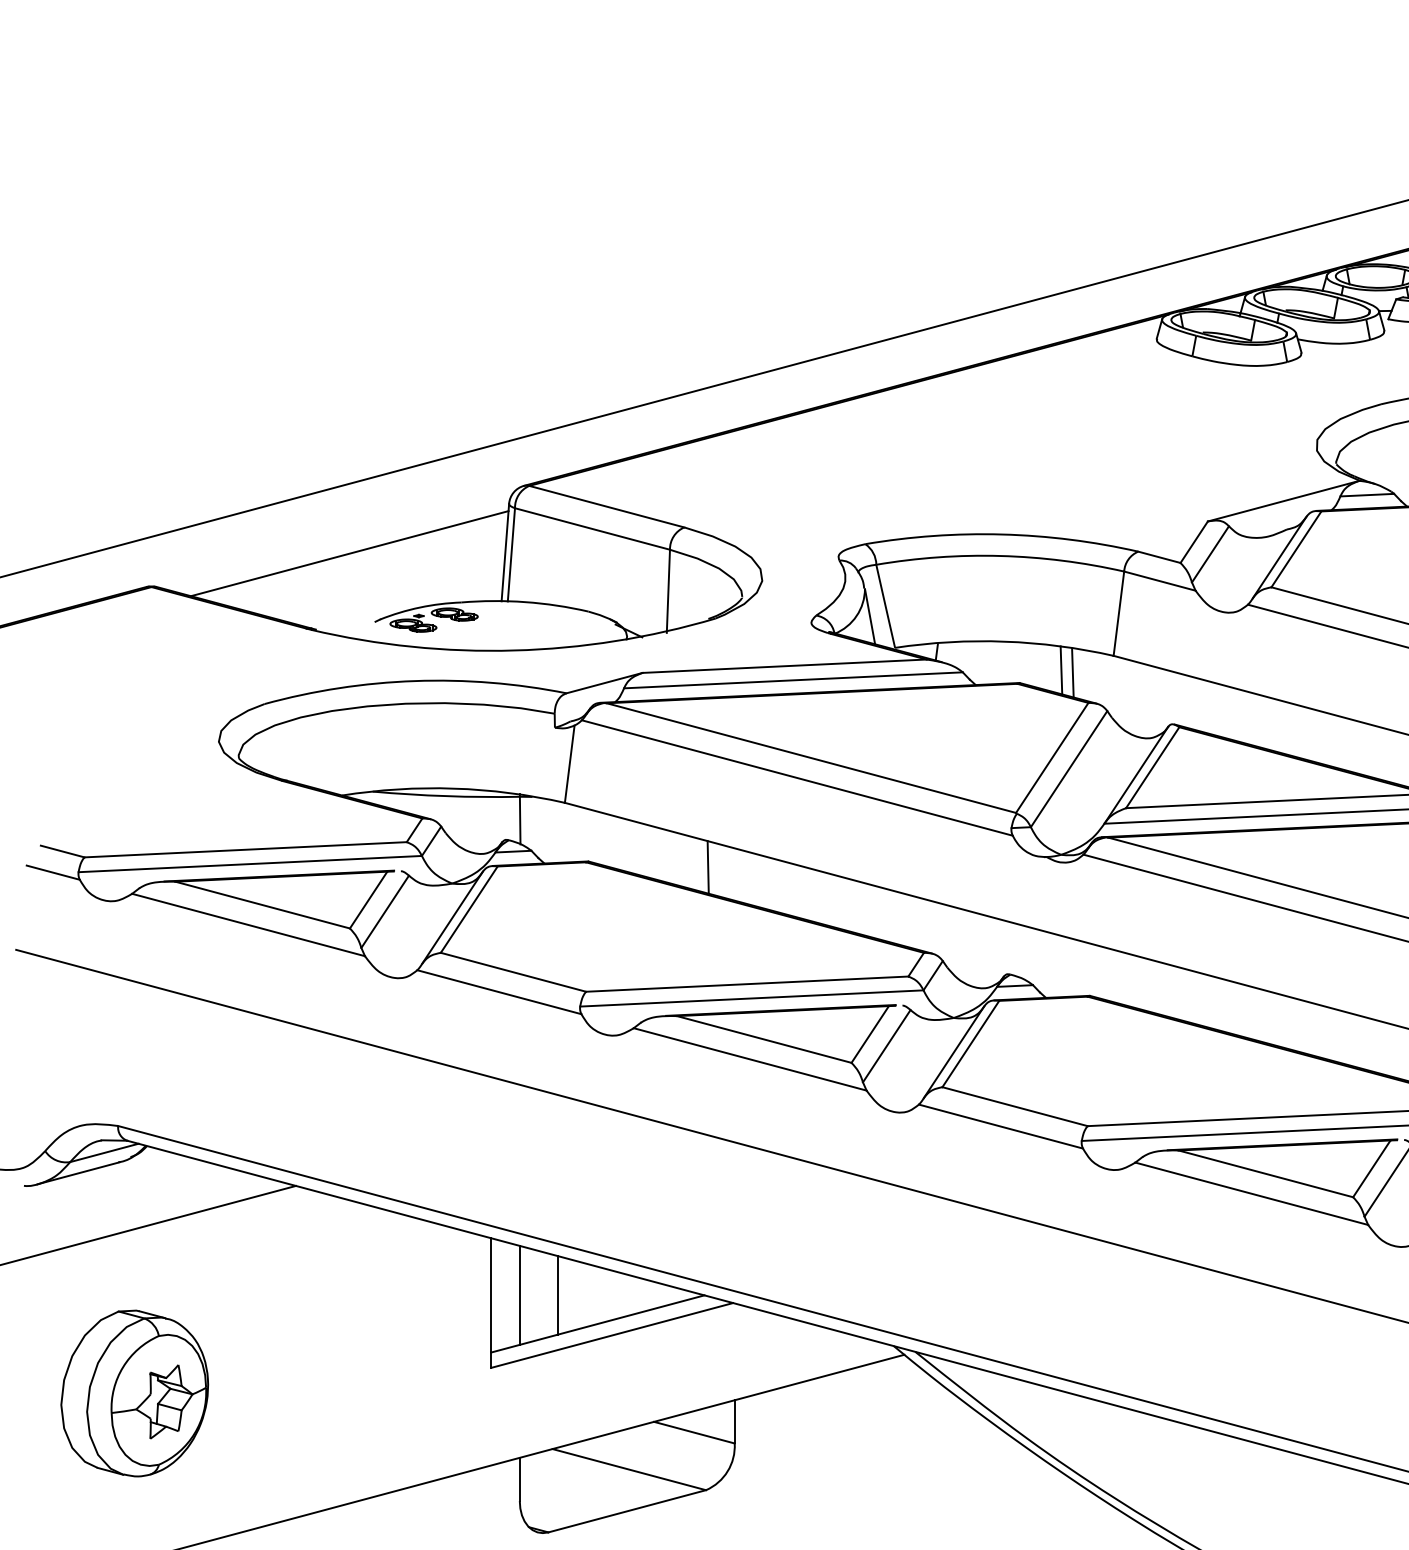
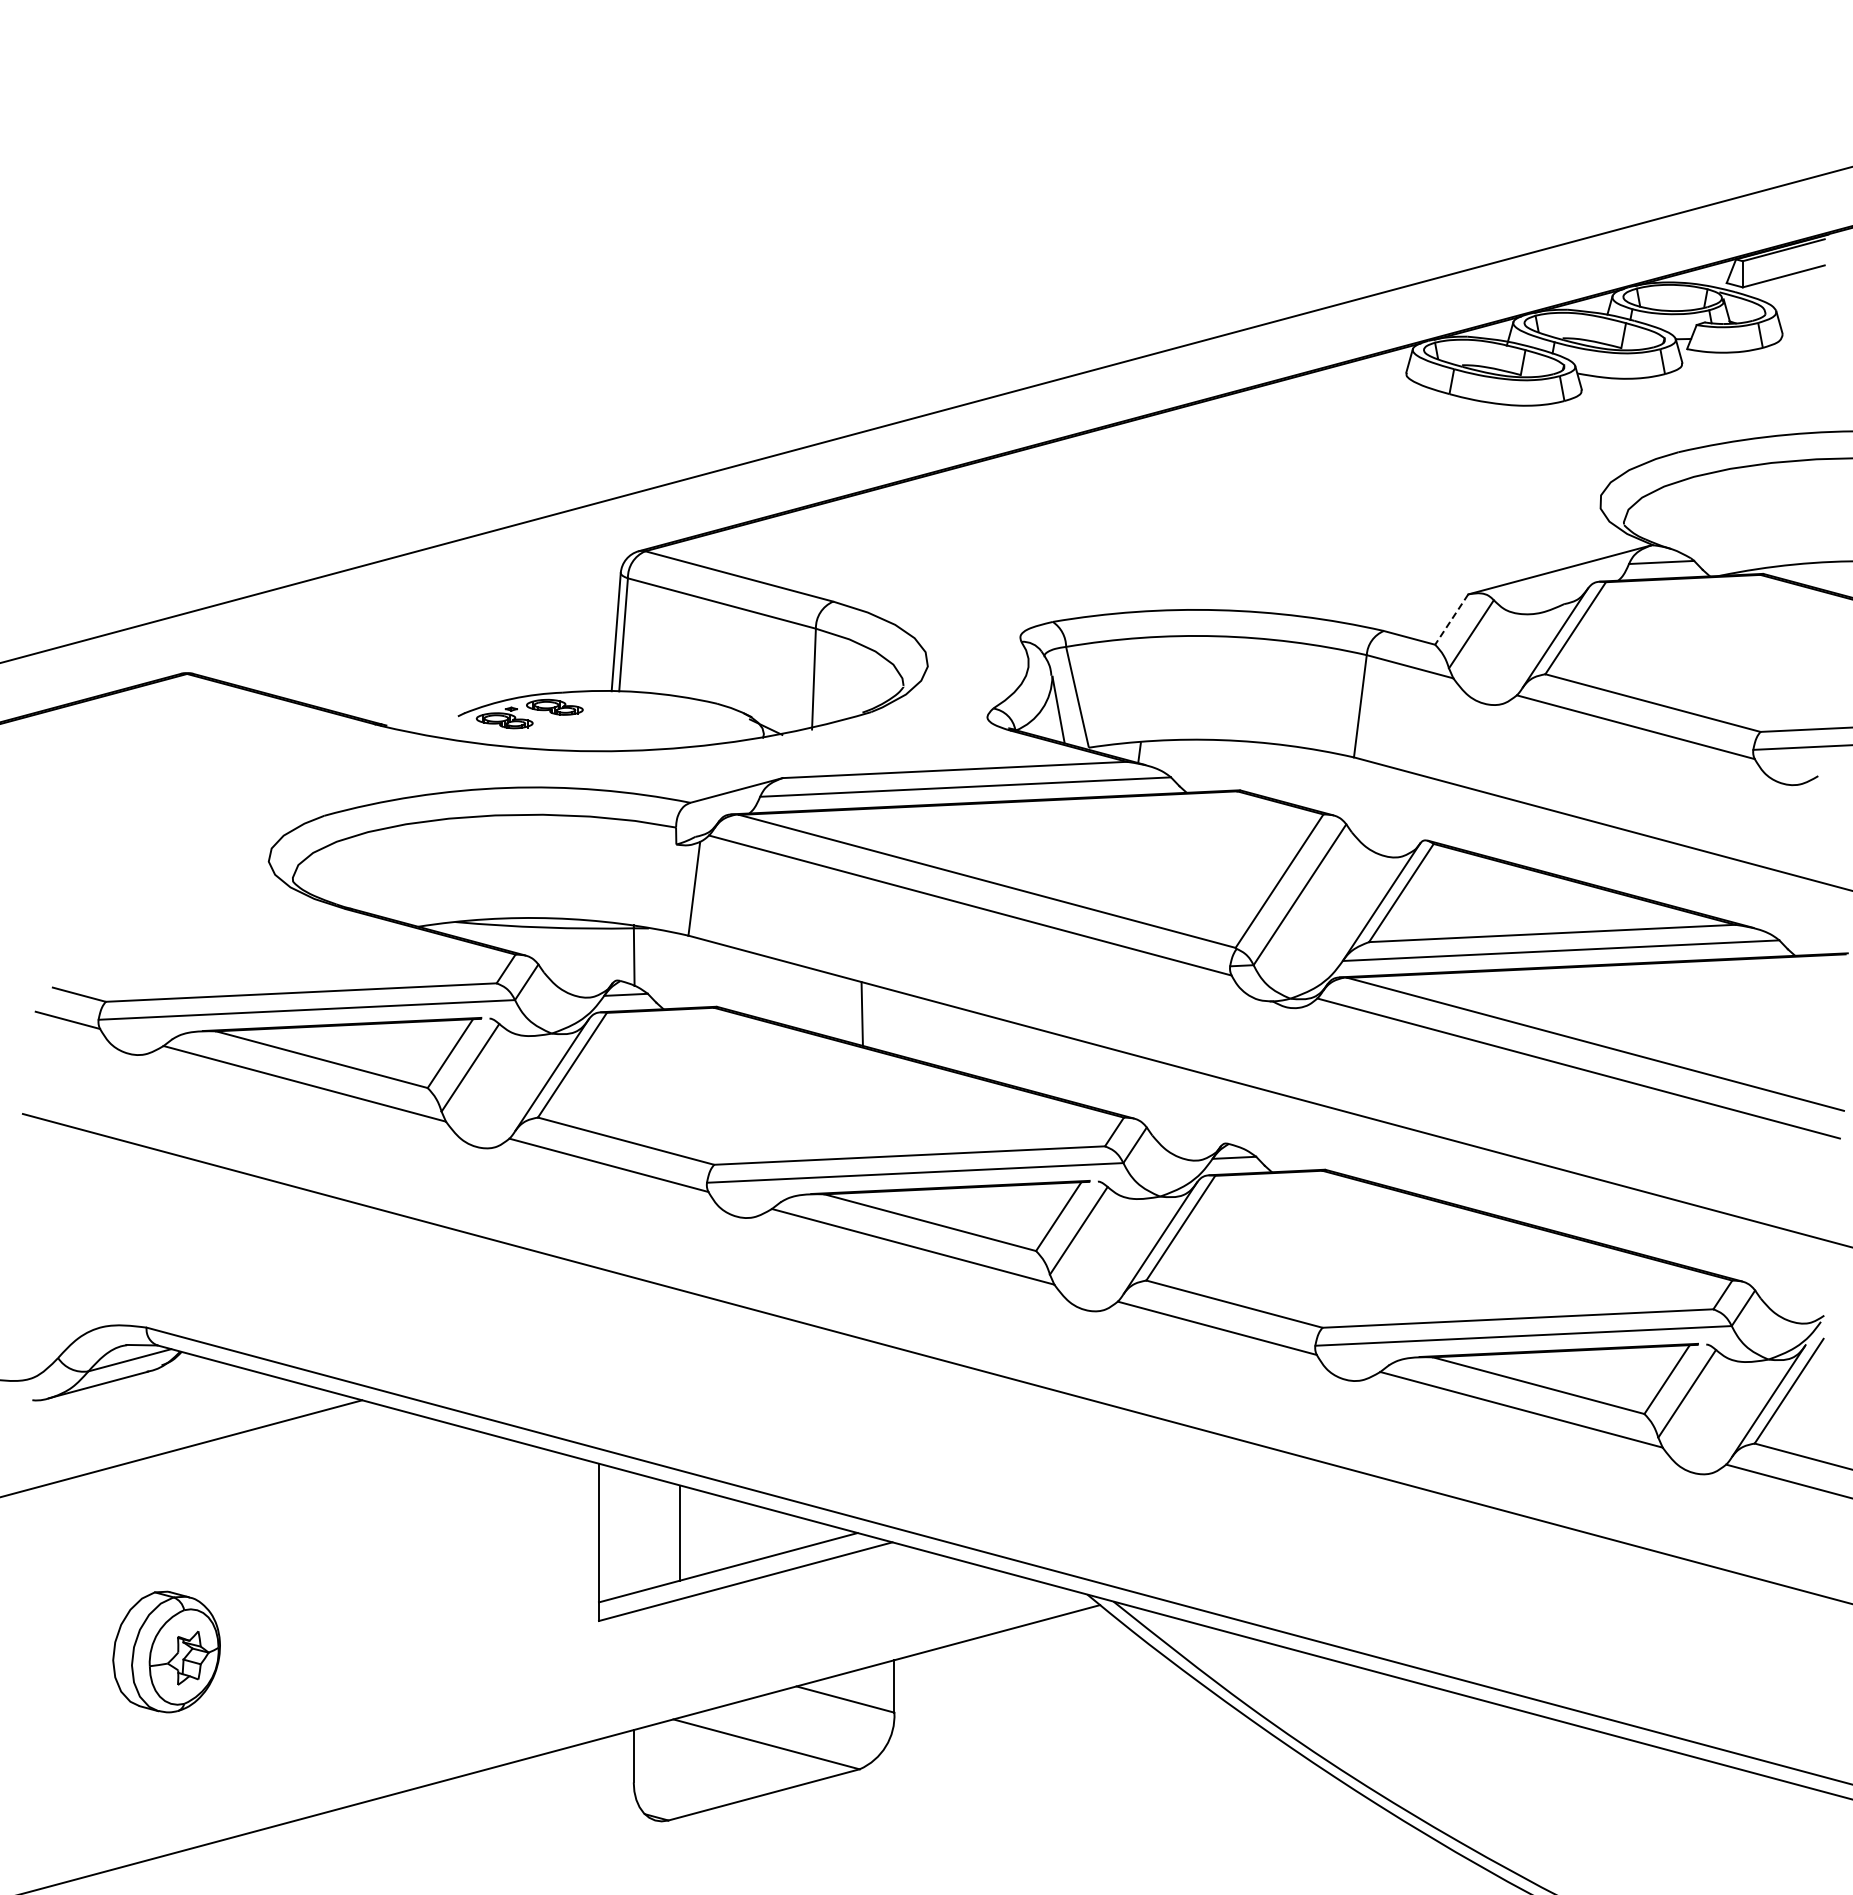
line: (1194, 542) -> (1451, 620), solid -> dashed
line: (349, 553) -> (427, 633), removed
line: (1061, 669) -> (1290, 774), removed
line: (1072, 672) -> (1304, 777), removed
line: (519, 1295) -> (633, 1533), removed
part: (134, 1393) -> (166, 1651), size x0.6

